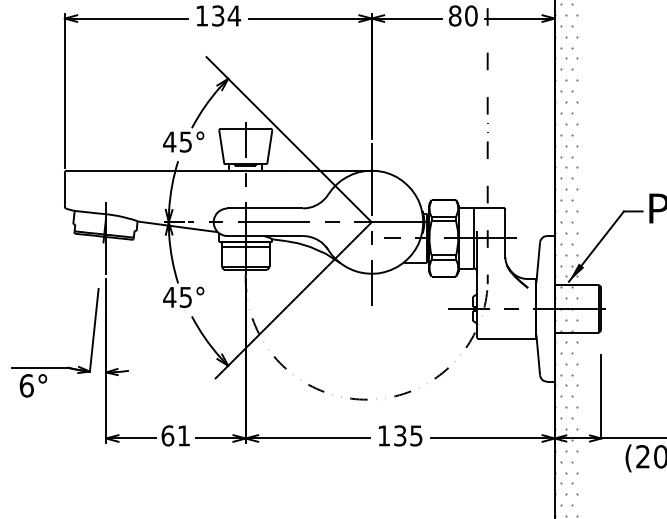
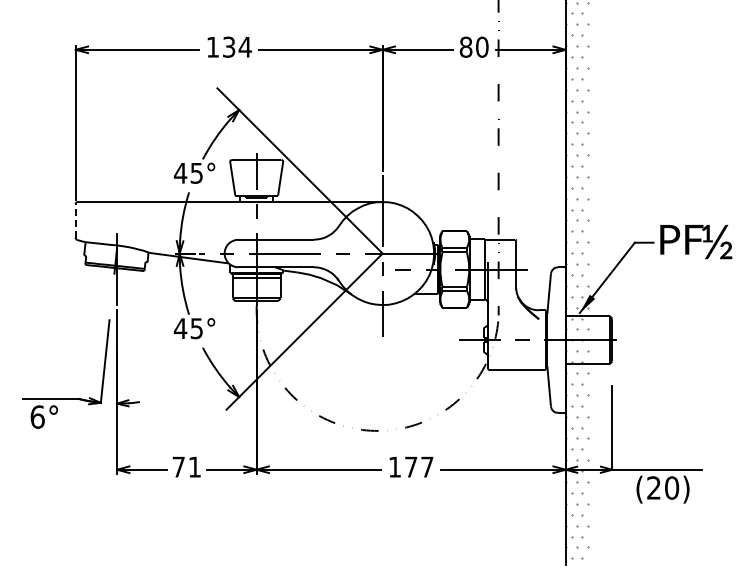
line: (64, 190) -> (75, 221), solid -> dashed
text: (167, 435) -> (178, 466), 61 -> 71
text: (408, 435) -> (419, 466), 135 -> 177

